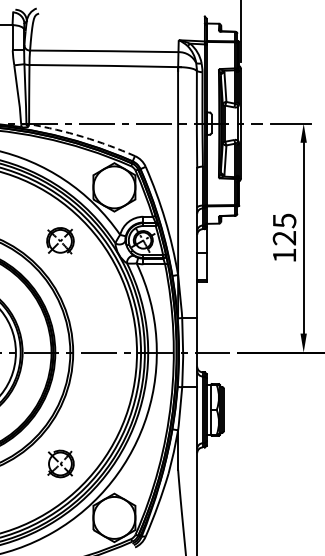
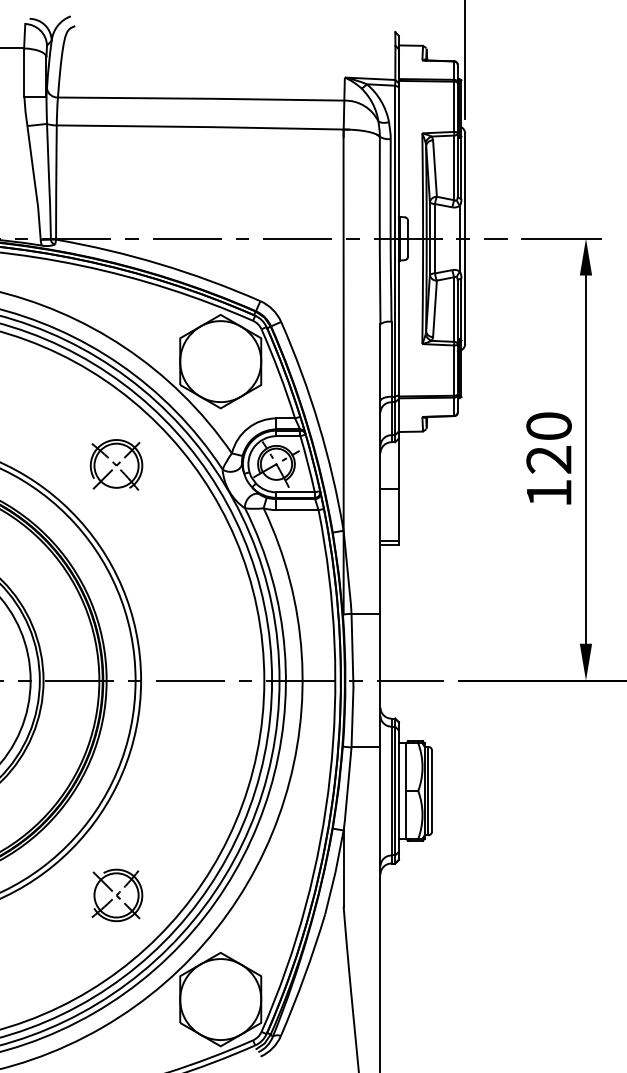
arc: (83, 136) -> (161, 263), dashed -> solid
text: (284, 220) -> (548, 425), 125 -> 120

